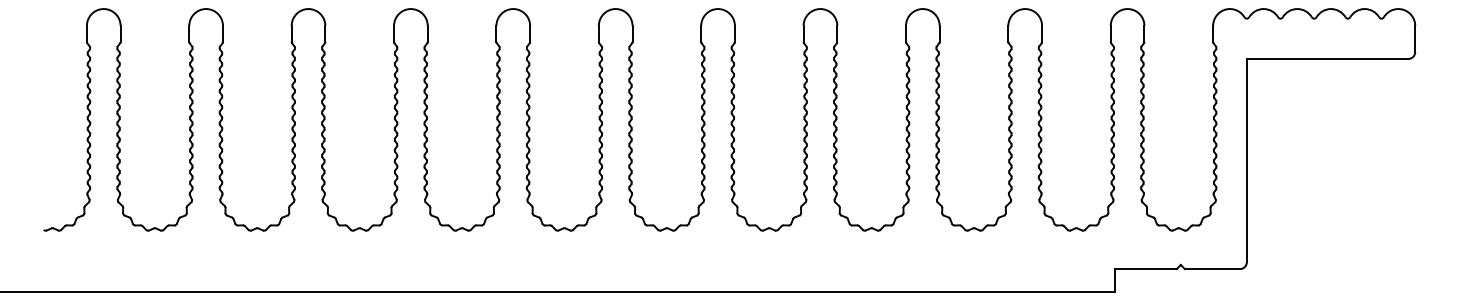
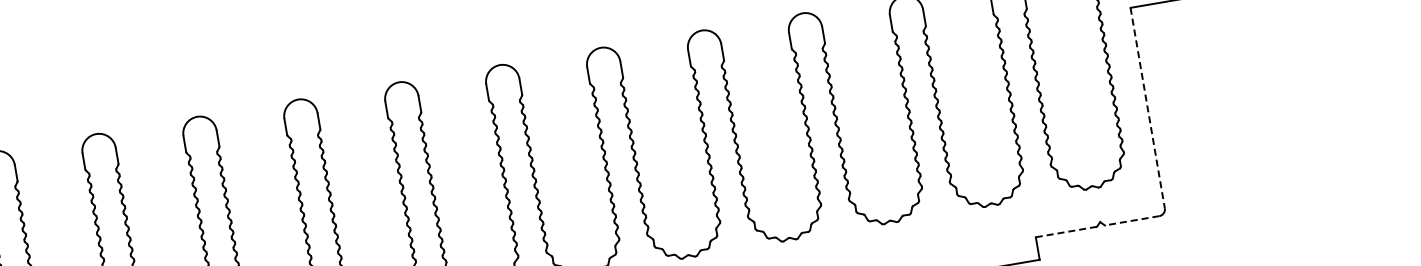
line: (1246, 160) -> (1147, 108), solid -> dashed
line: (1145, 269) -> (1066, 232), solid -> dashed
line: (1212, 269) -> (1132, 221), solid -> dashed

